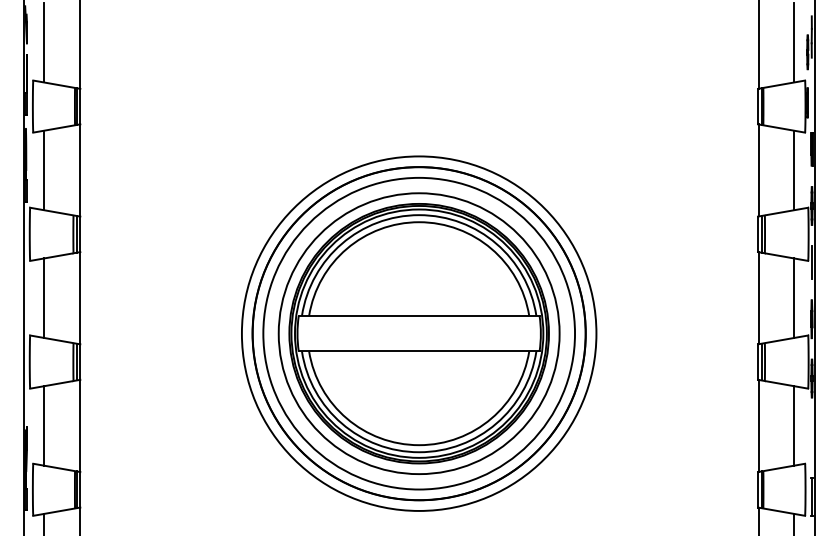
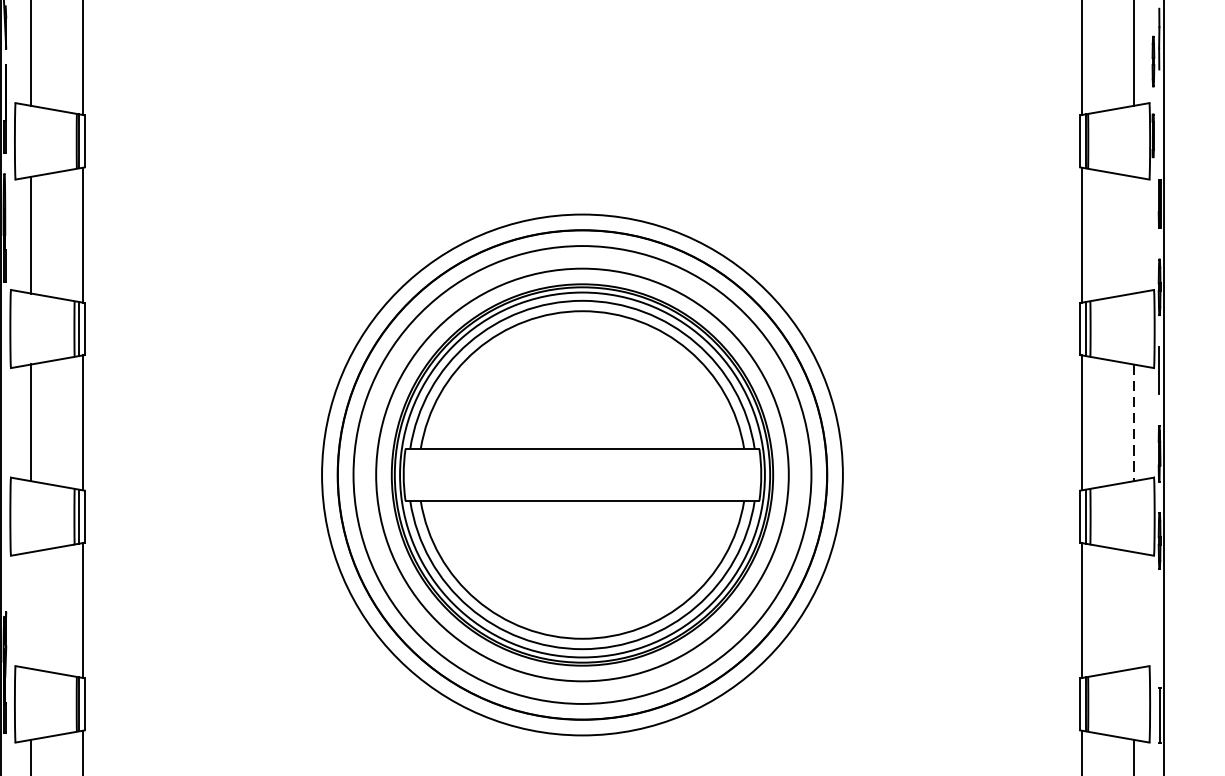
line: (794, 170) -> (1133, 235), removed
line: (794, 298) -> (1133, 423), solid -> dashed
line: (44, 425) -> (32, 609), removed
line: (794, 425) -> (1133, 609), removed

